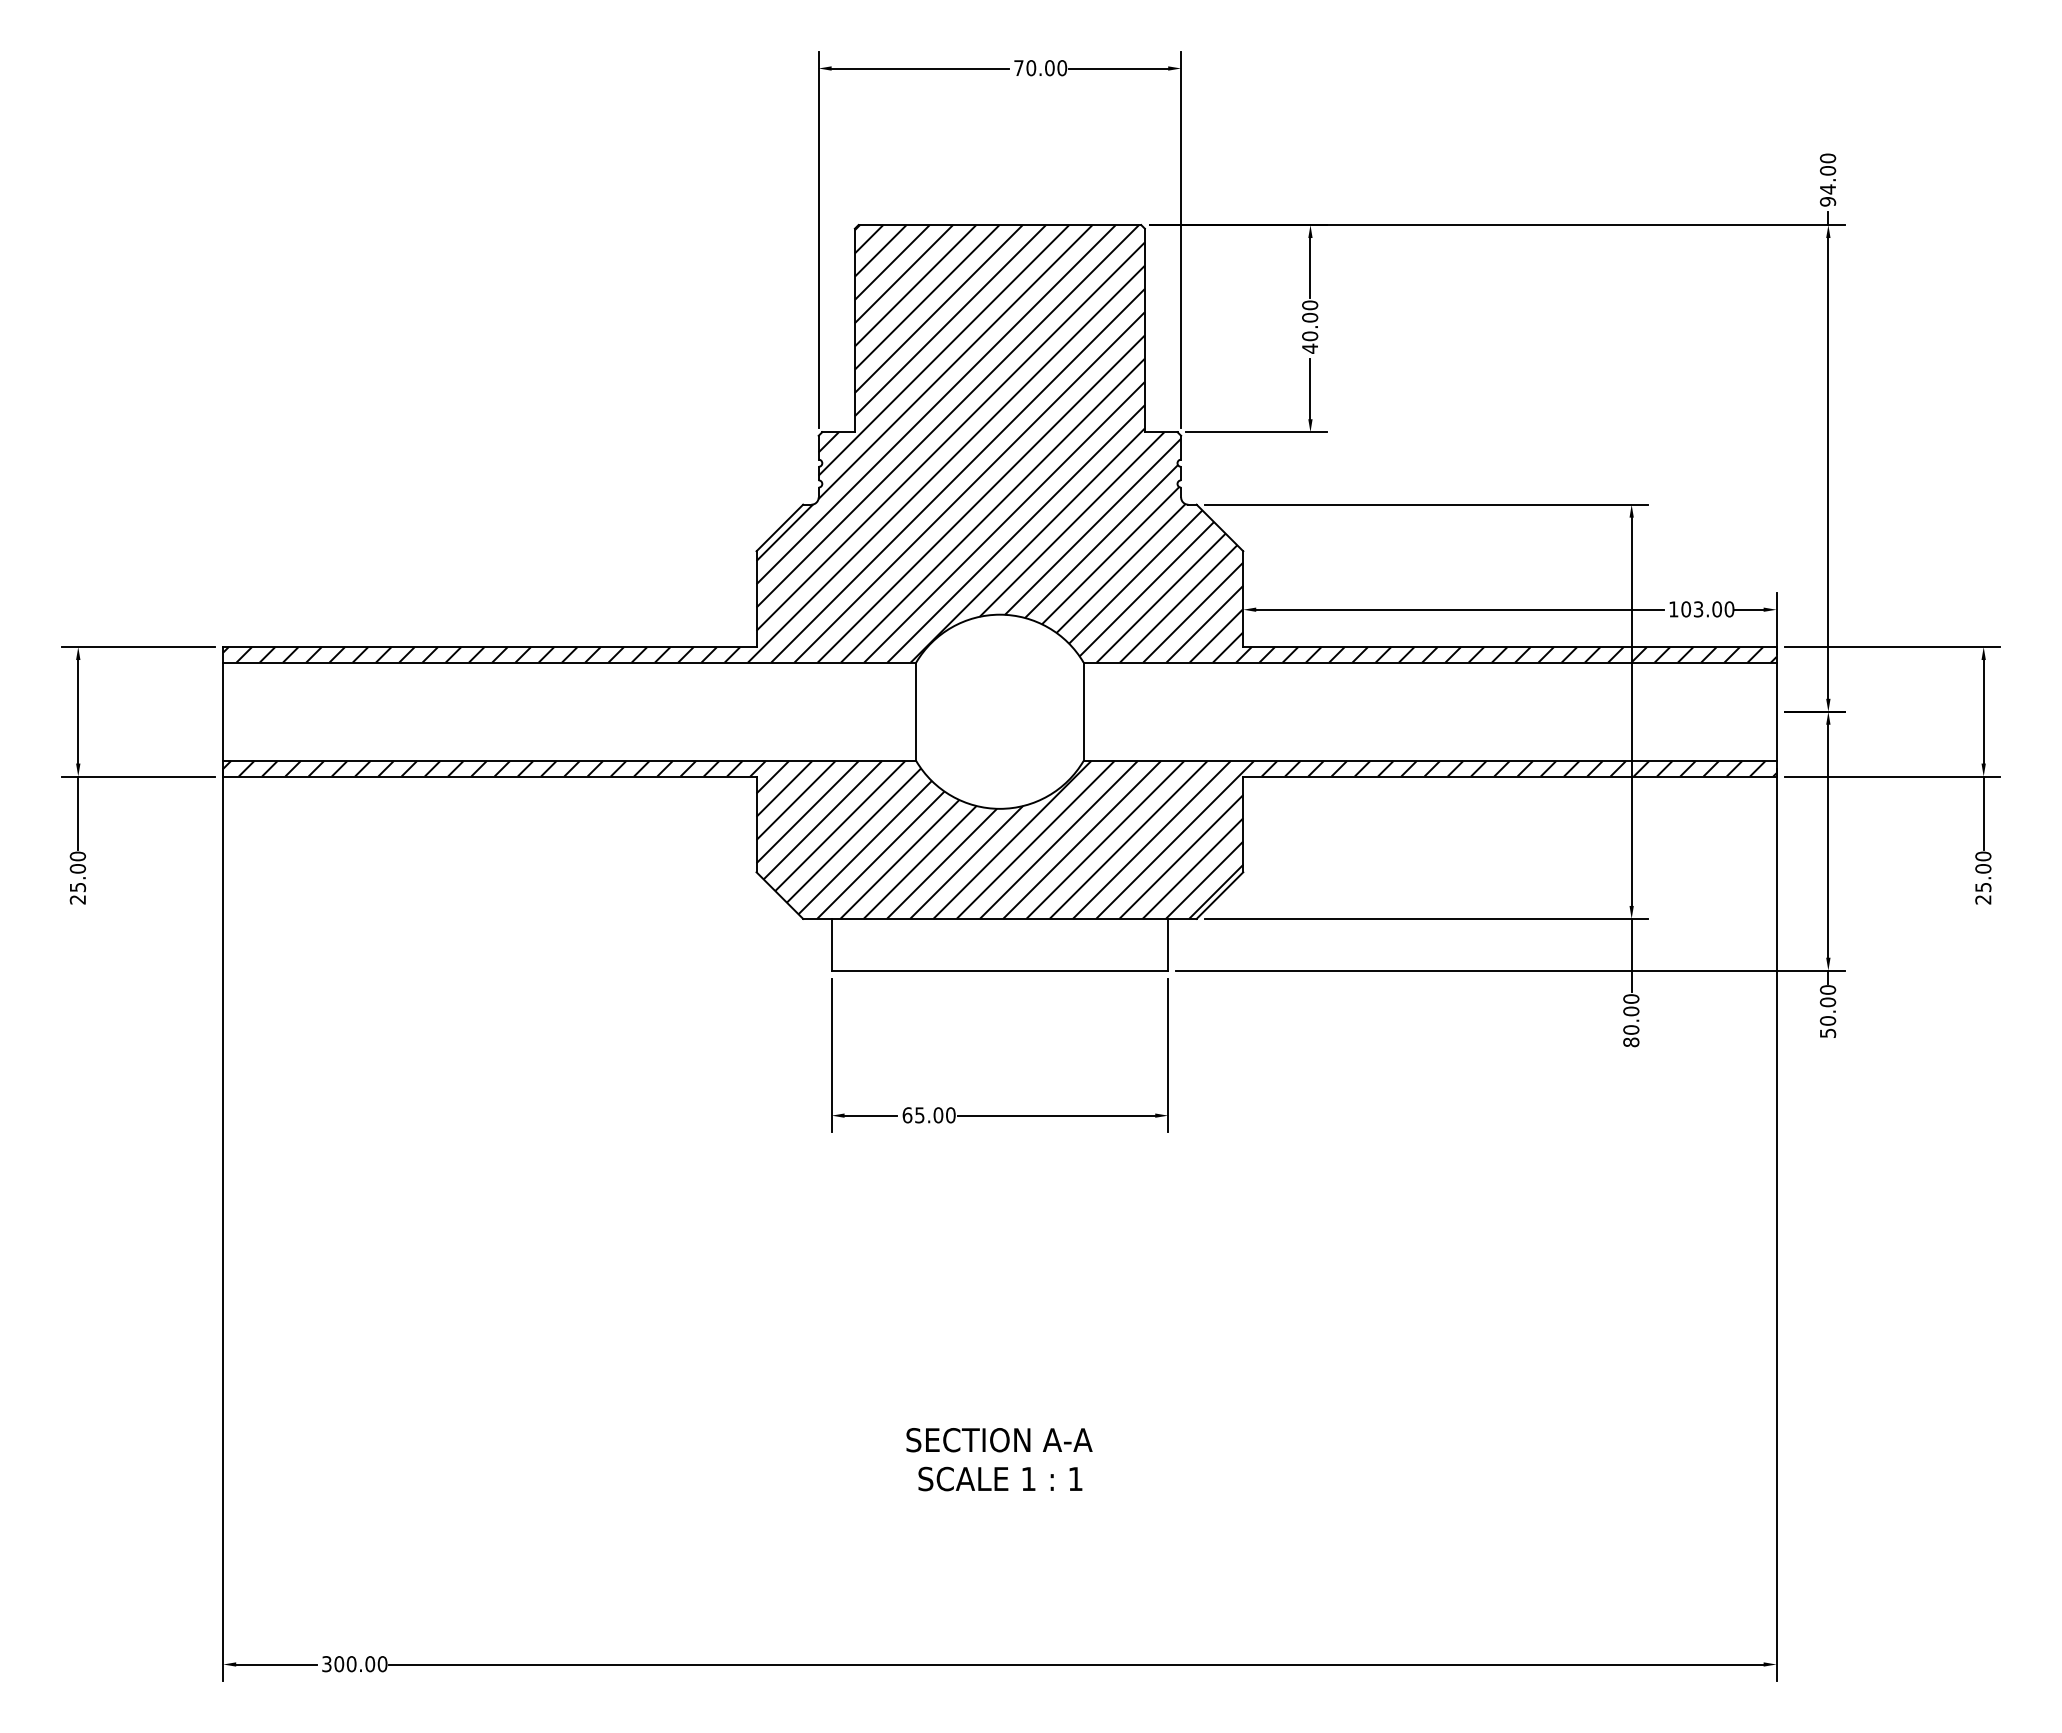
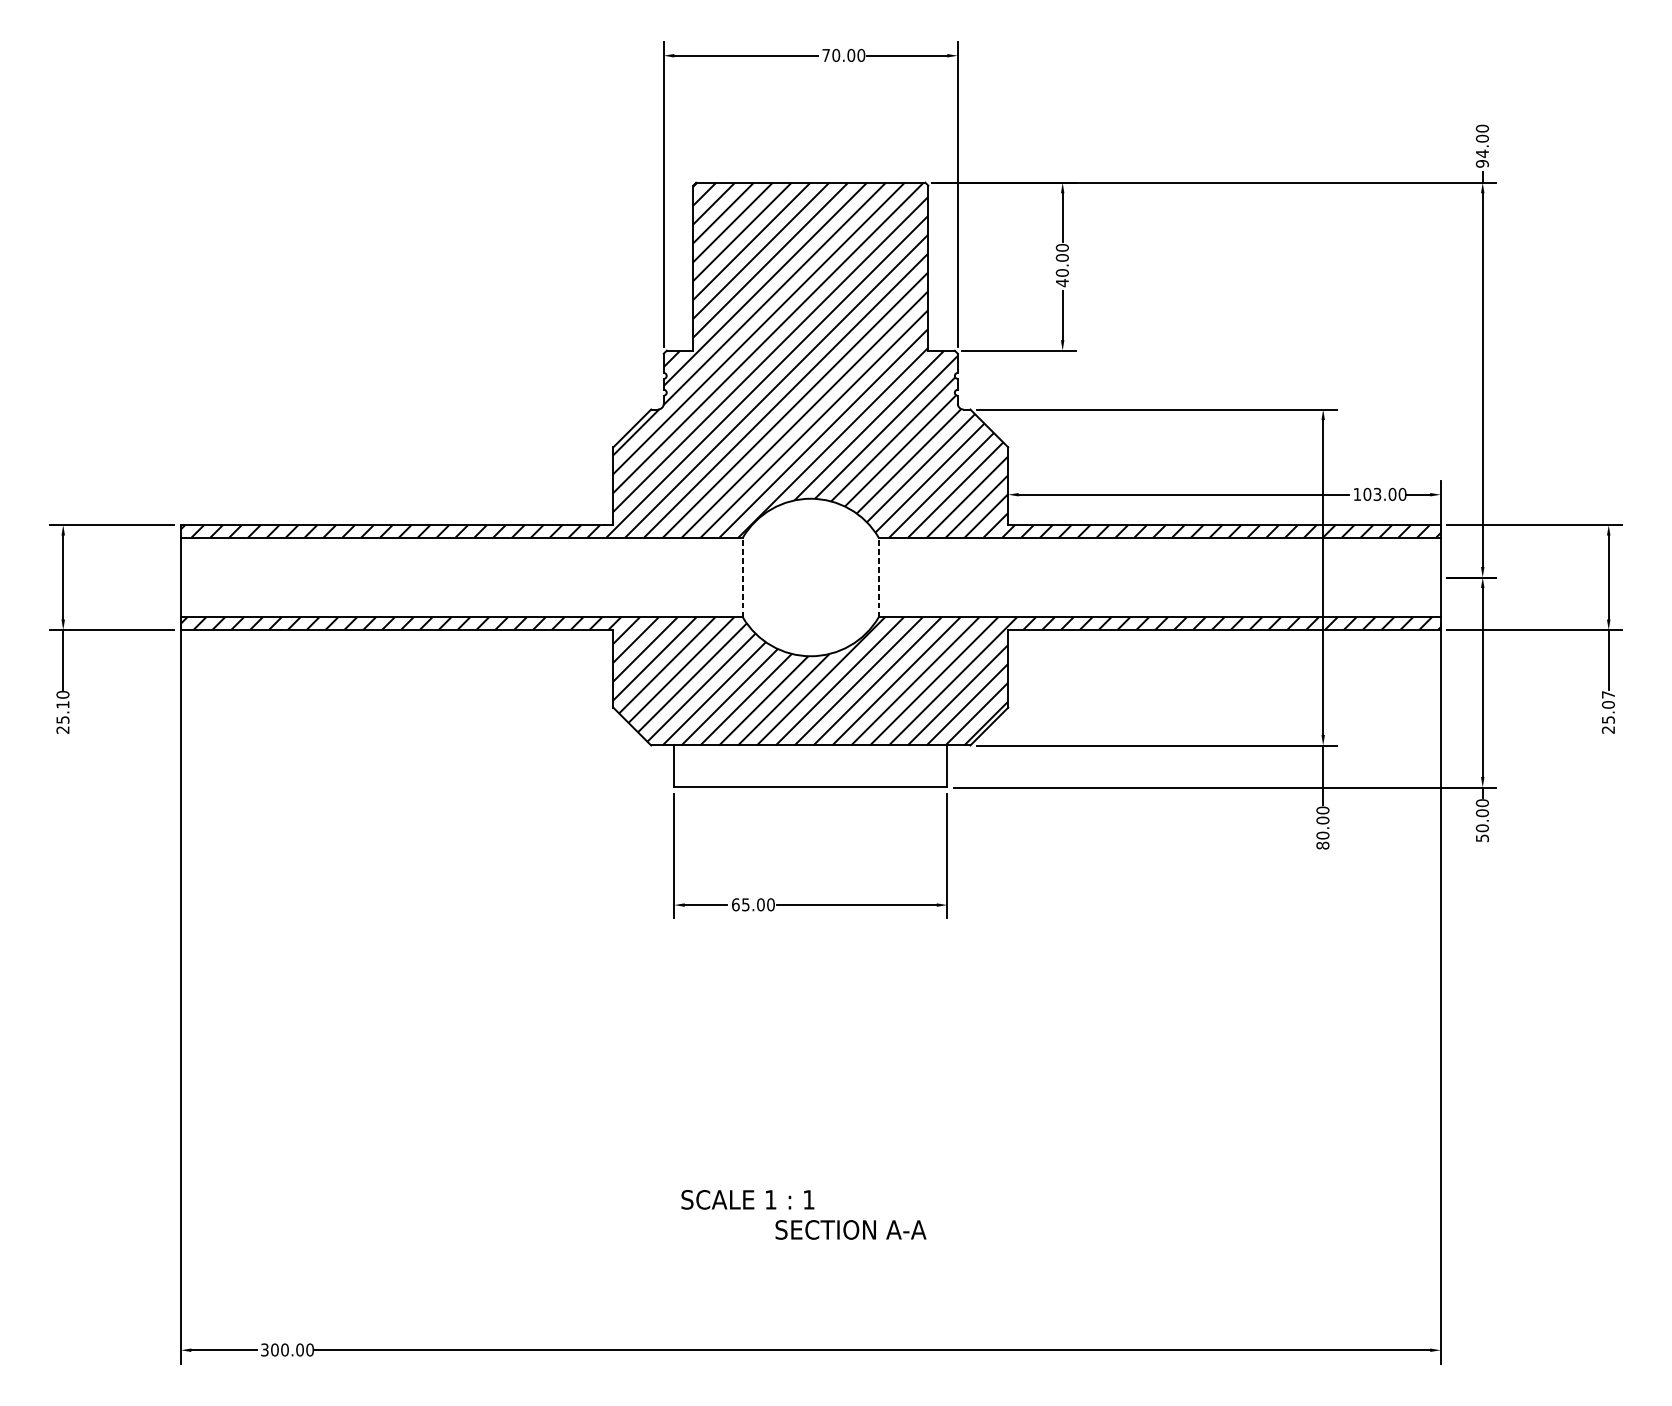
line: (916, 711) -> (743, 577), solid -> dashed
line: (1083, 711) -> (878, 577), solid -> dashed
text: (1983, 856) -> (1608, 694), 25.00 -> 25.07
text: (77, 868) -> (62, 704), 25.00 -> 25.10
text: (999, 1440) -> (851, 1230), moved
text: (1000, 1478) -> (747, 1199), moved

